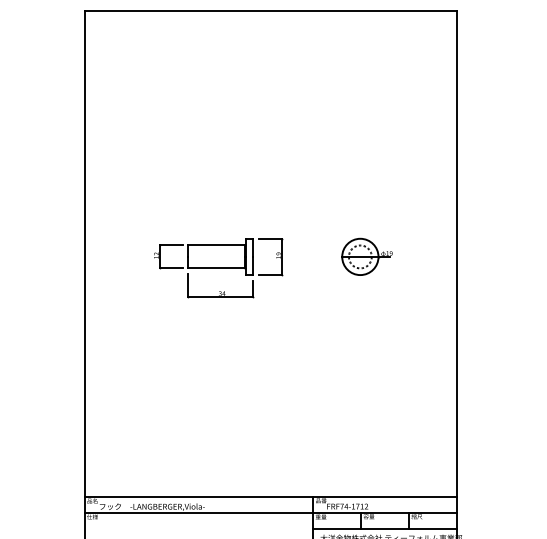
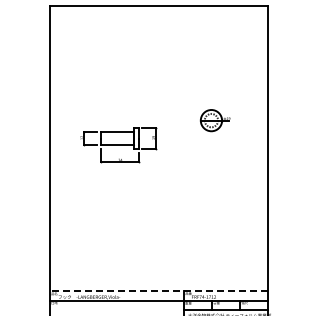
part: (365, 256) -> (214, 120), moved
part: (218, 268) -> (118, 145), moved
line: (270, 497) -> (158, 291), solid -> dashed

